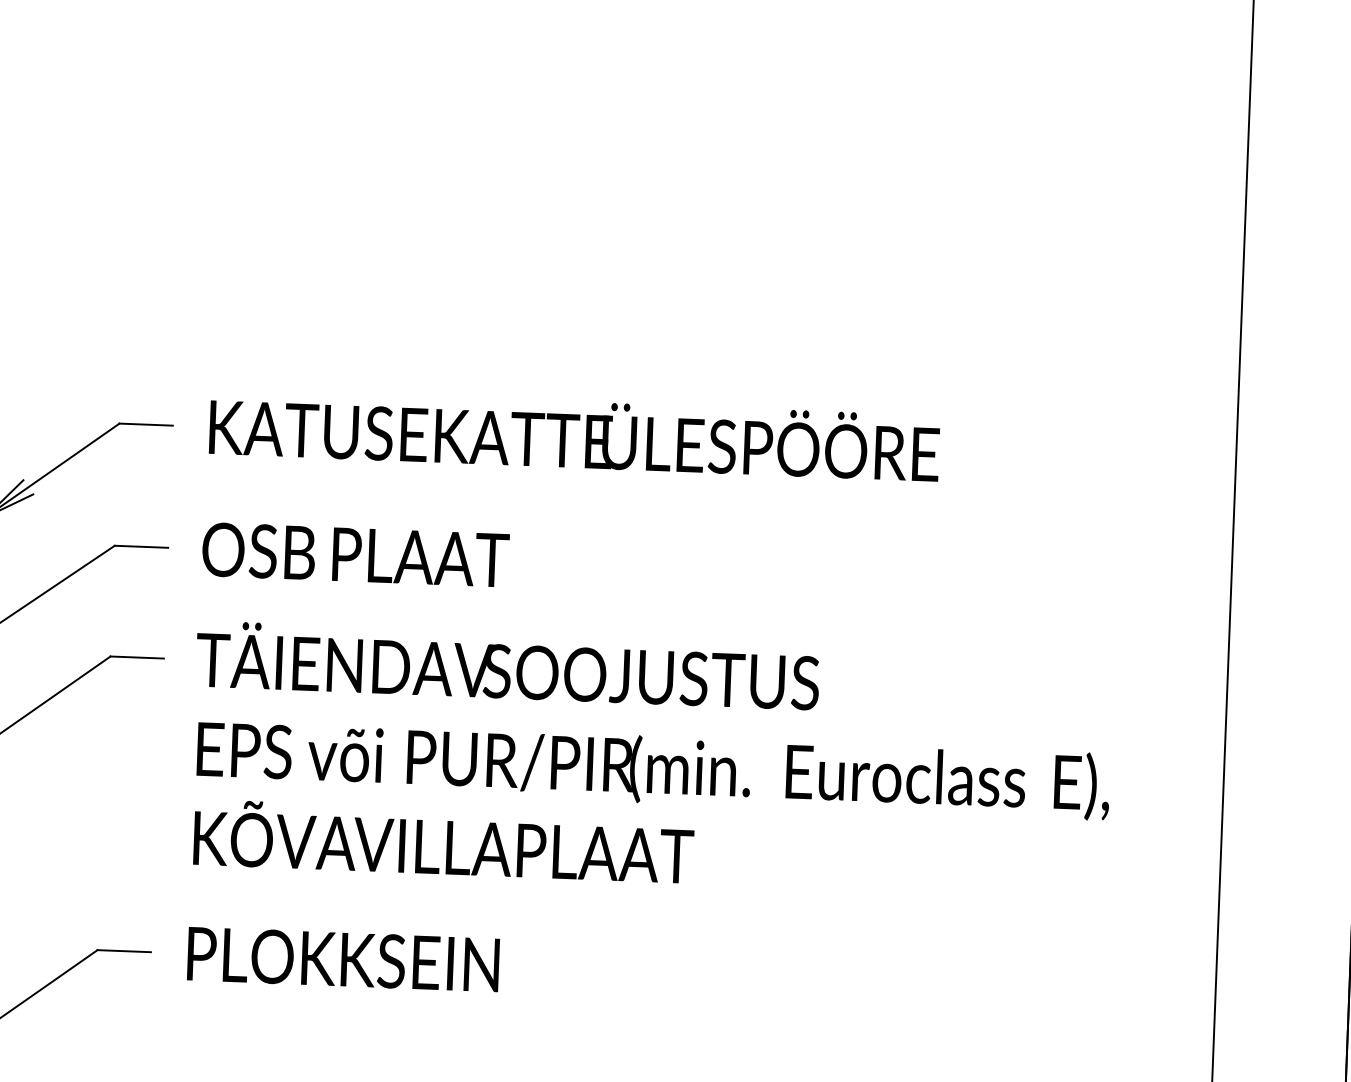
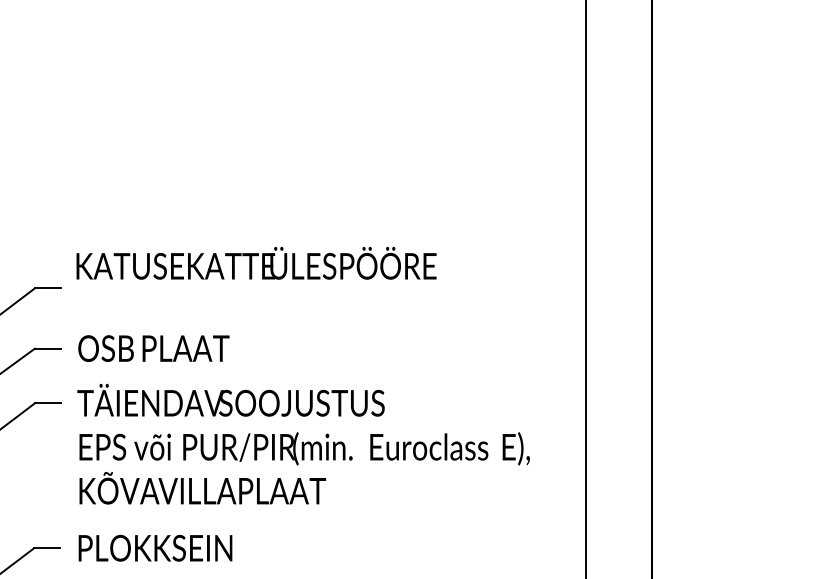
text: (574, 433) -> (256, 262), moved

